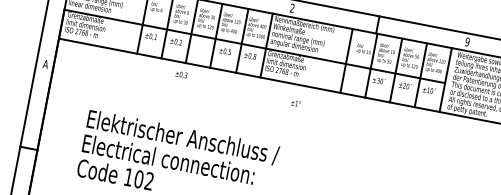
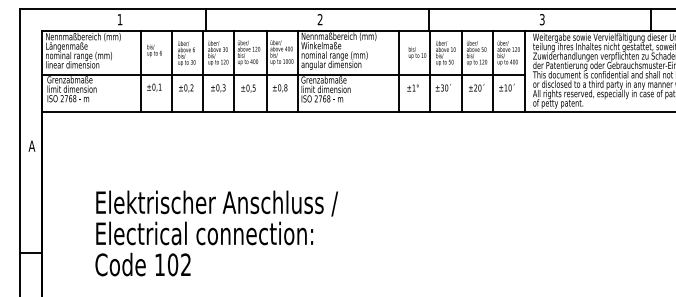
text: (466, 41) -> (541, 19), 9 -> 3
text: (181, 75) -> (218, 88), moved
text: (295, 102) -> (412, 87), moved

